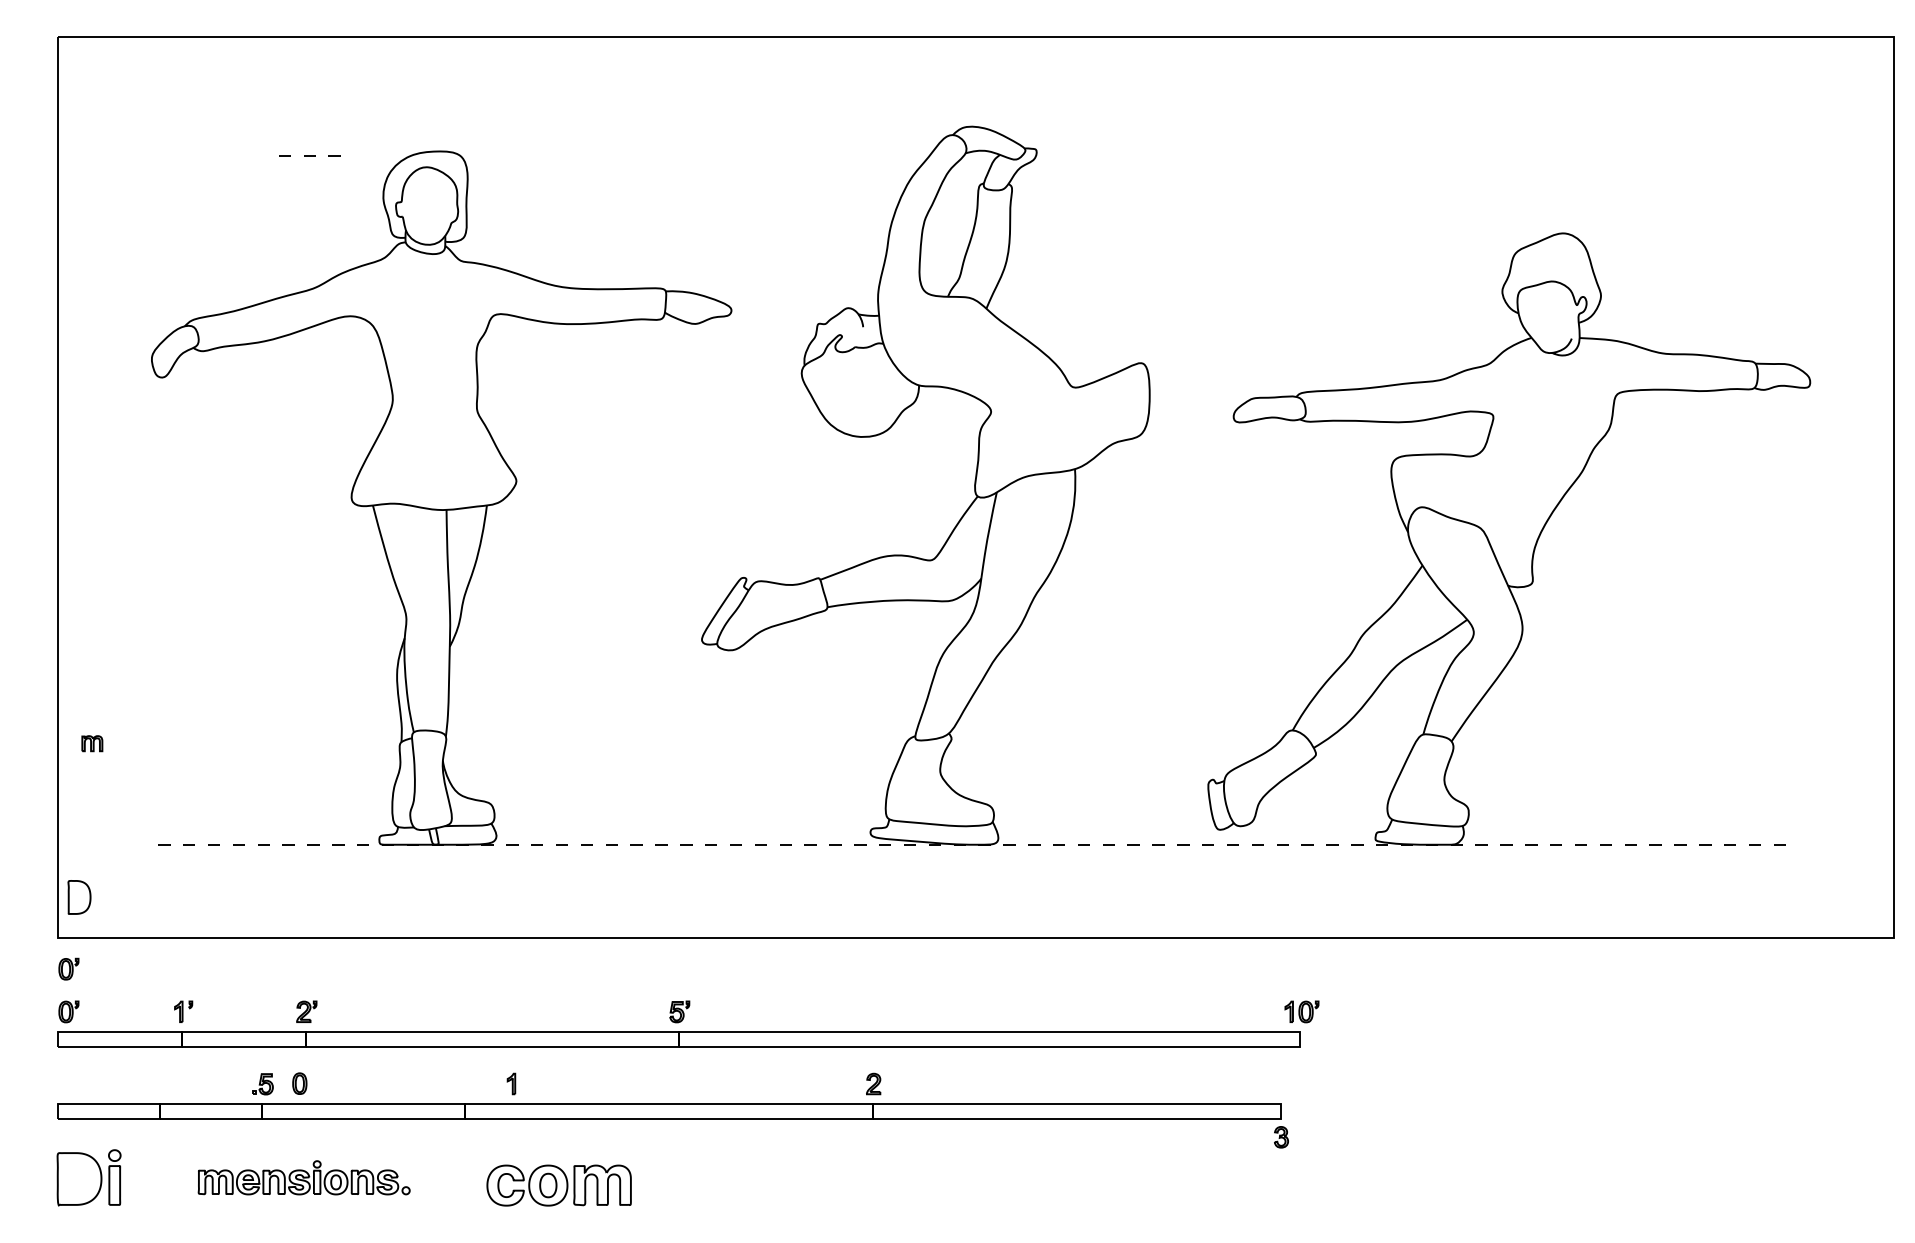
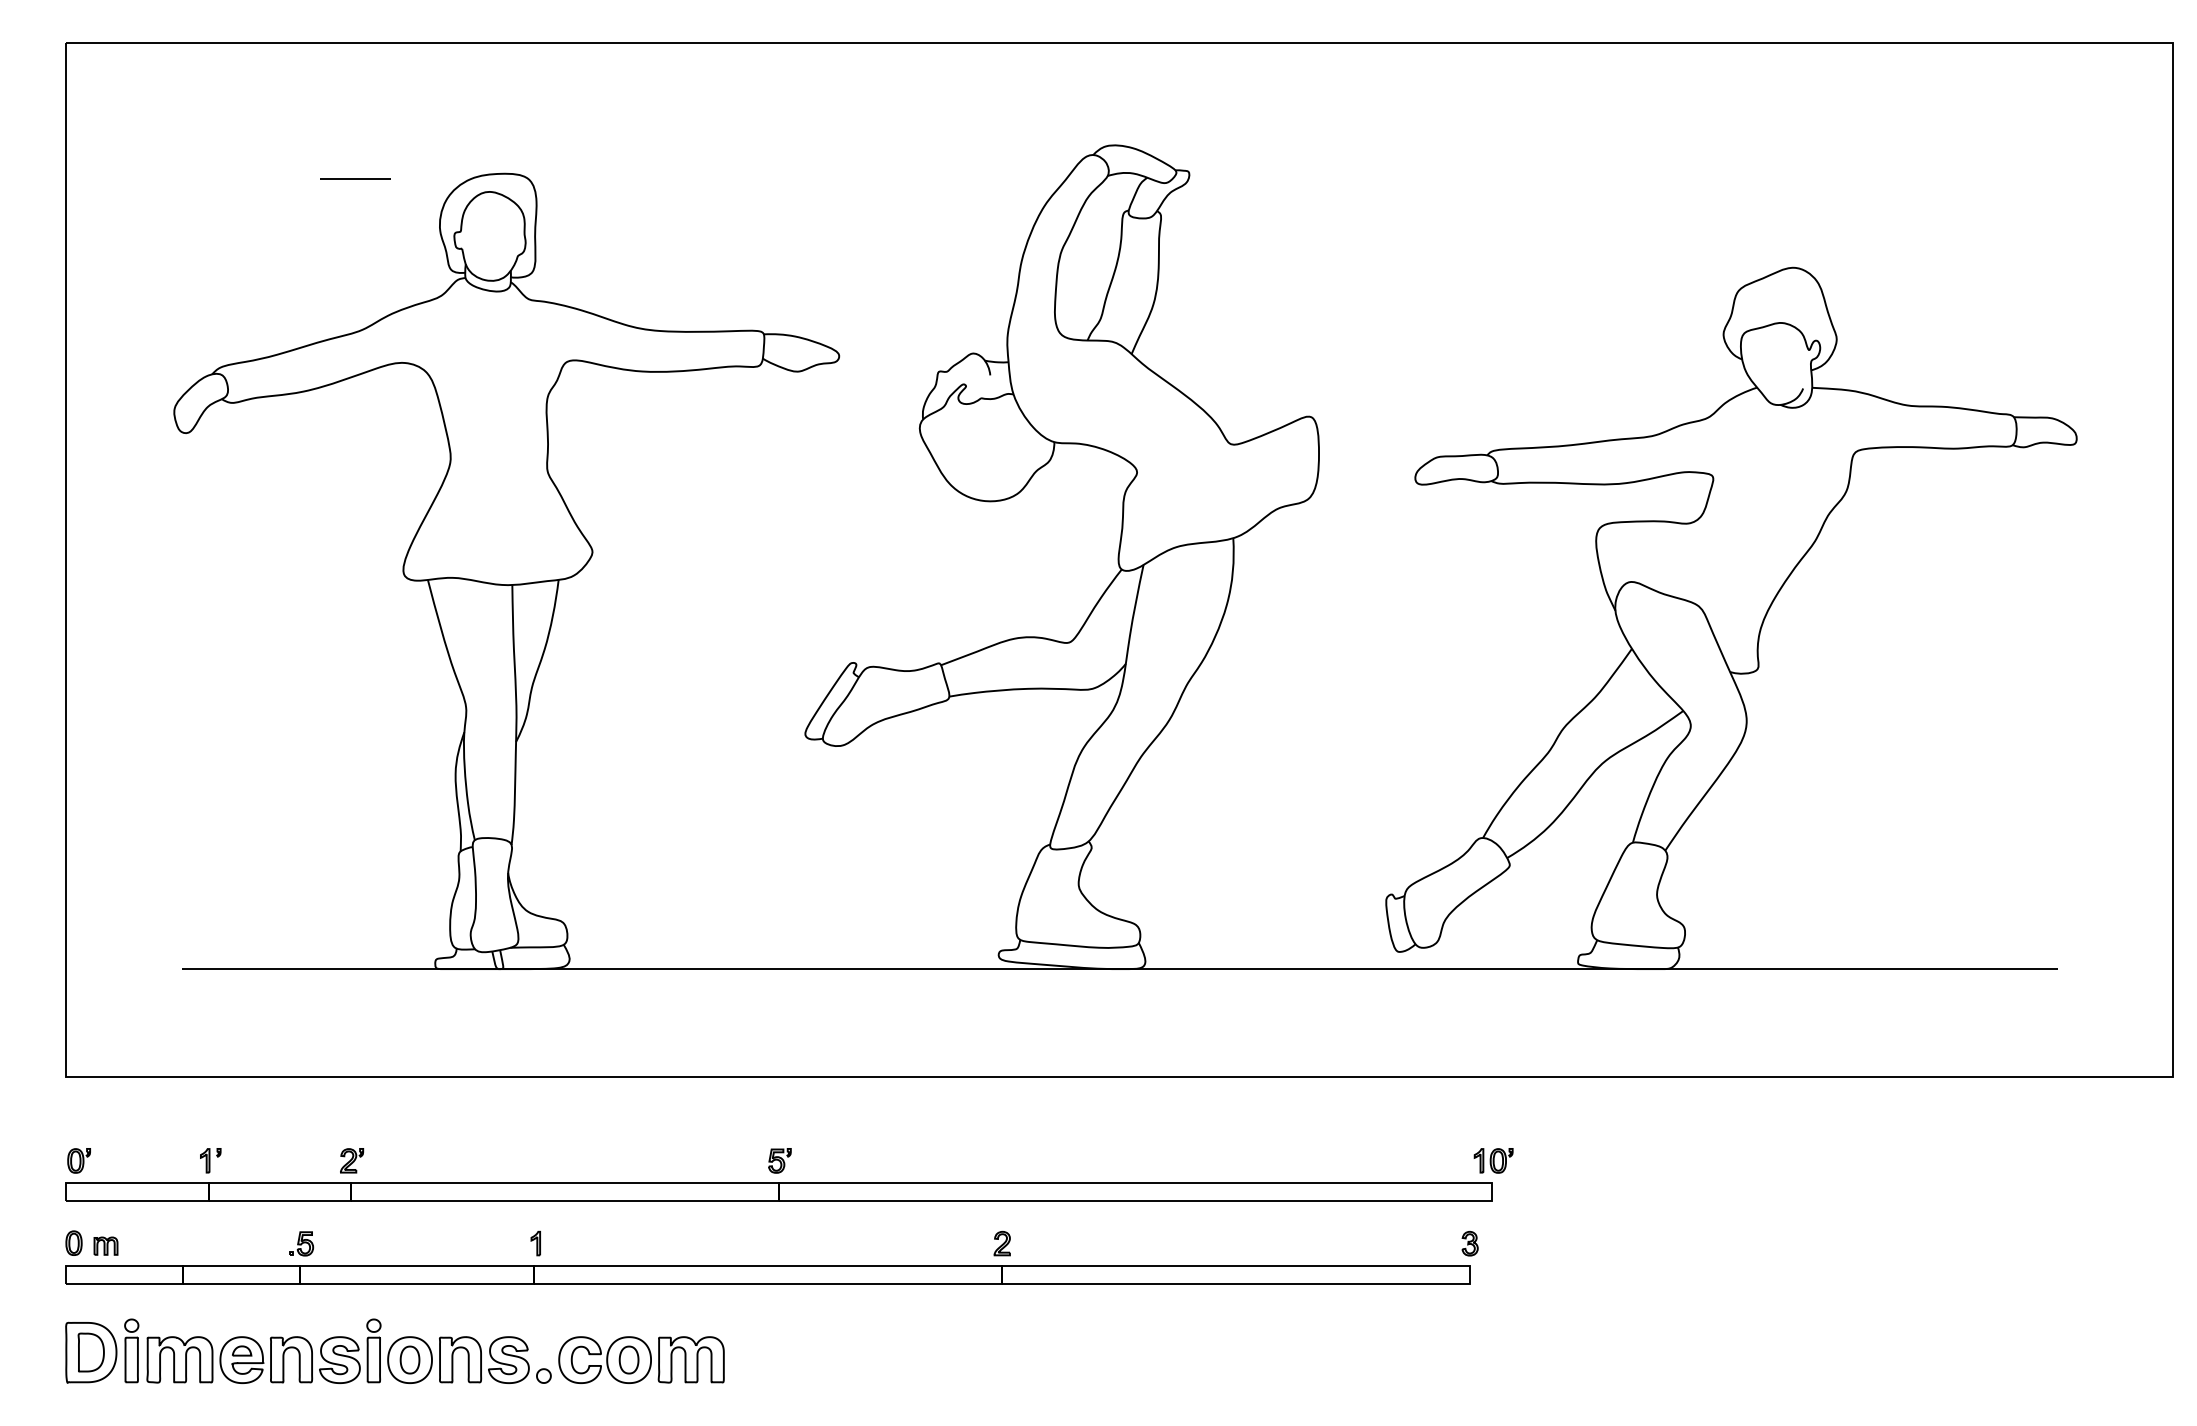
line: (309, 156) -> (355, 179), dashed -> solid
part: (91, 743) -> (105, 1245), moved
line: (976, 845) -> (1120, 969), dashed -> solid
part: (78, 897) -> (90, 1352), moved
part: (68, 968) -> (78, 1111), removed
part: (299, 1083) -> (73, 1242), moved
part: (511, 1083) -> (535, 1243), moved
part: (1280, 1137) -> (1469, 1243), moved
part: (303, 1177) -> (348, 1350), size x1.67

